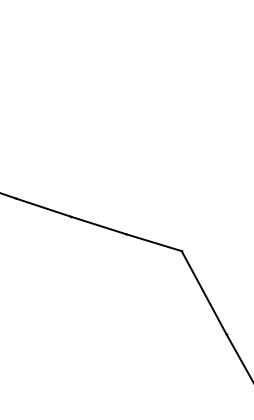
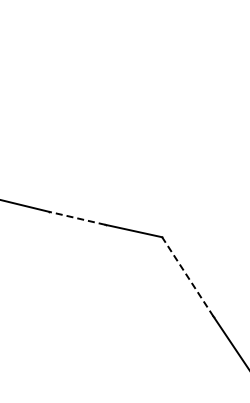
line: (98, 225) -> (77, 218), solid -> dashed
line: (203, 292) -> (187, 276), solid -> dashed

